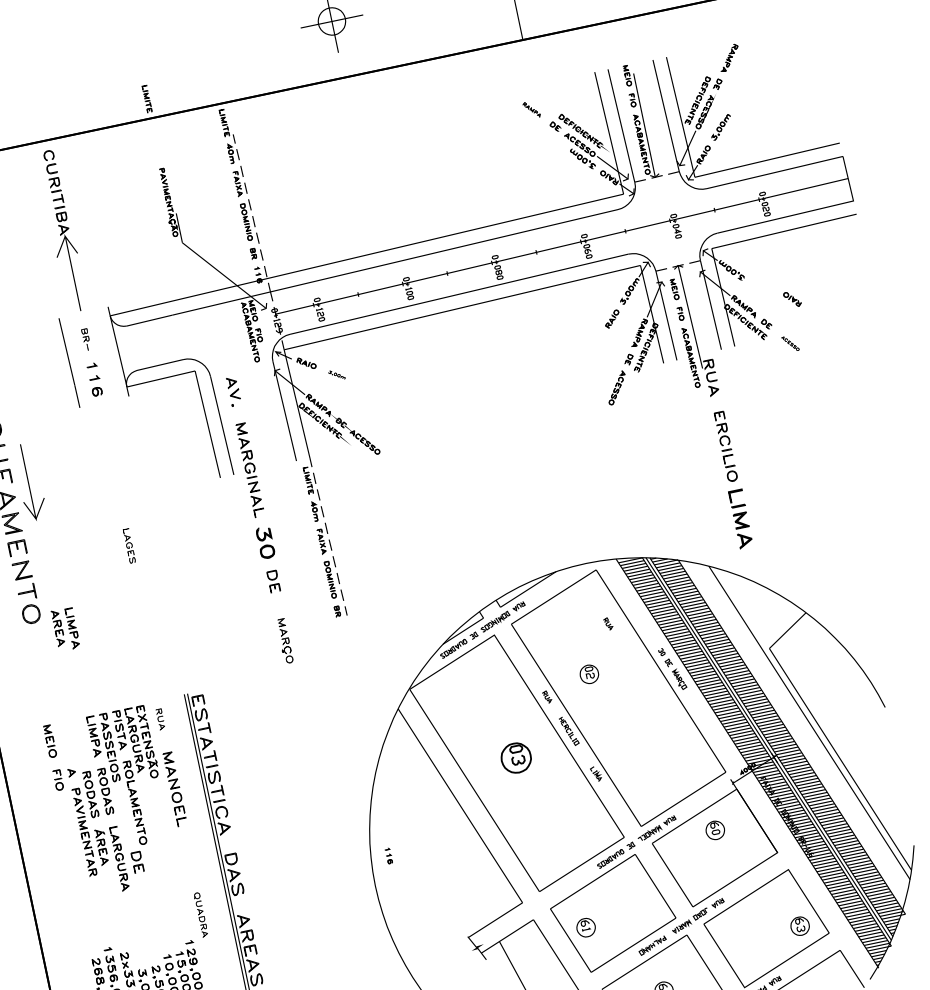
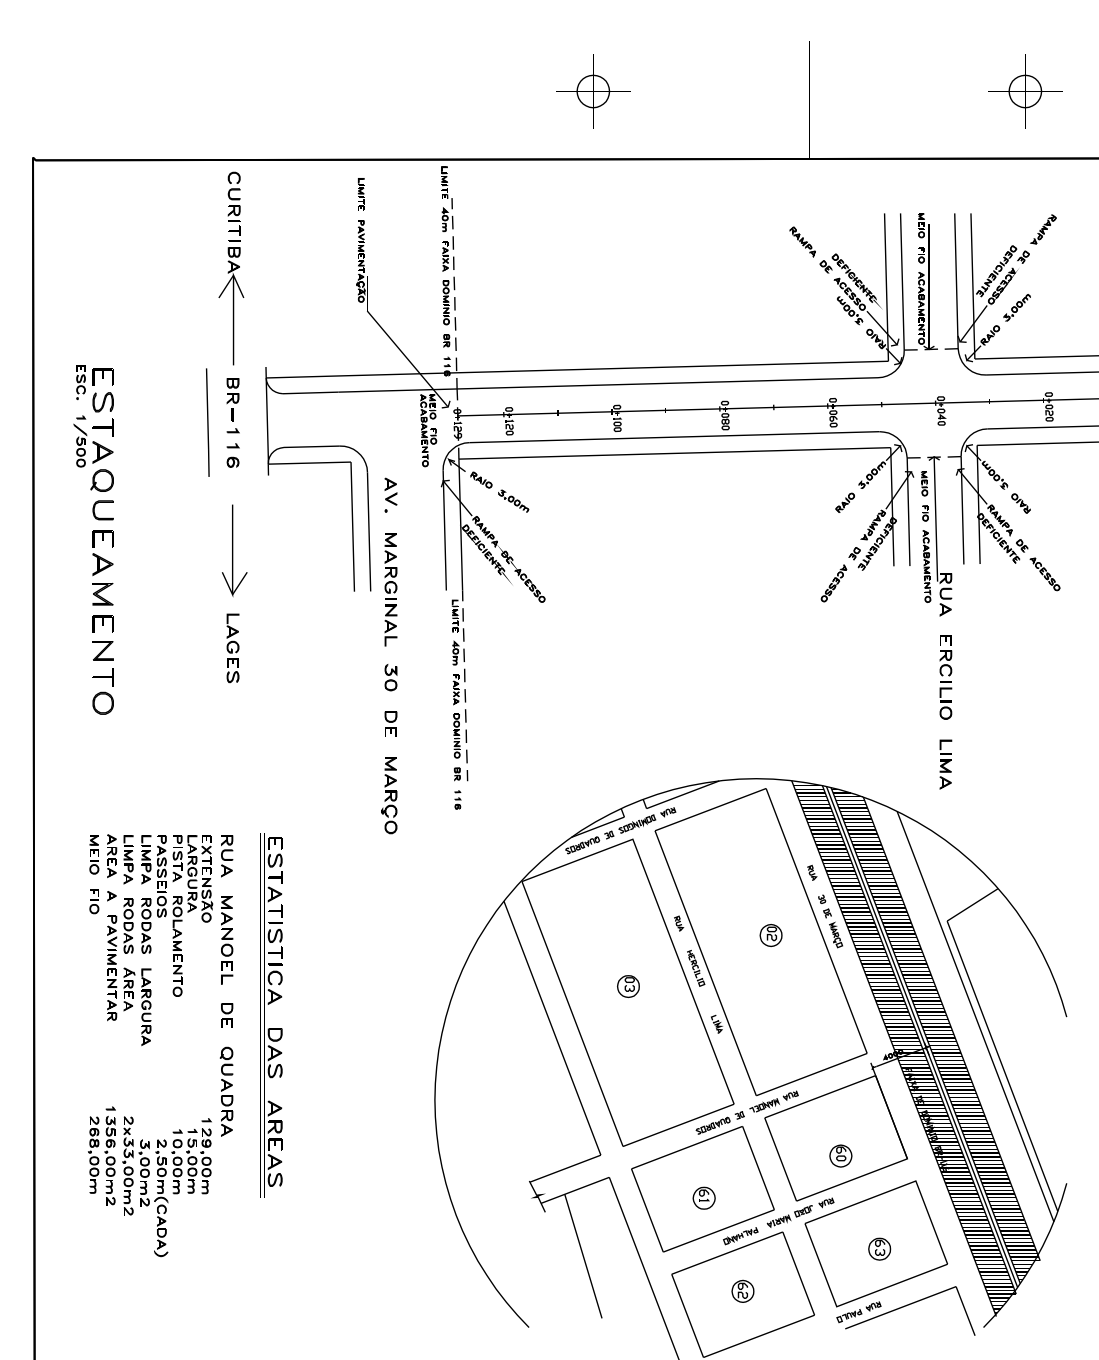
part: (147, 99) -> (361, 194), moved
part: (531, 109) -> (802, 241), size x1.43
part: (792, 299) -> (1020, 503), moved
part: (85, 339) -> (232, 399), size x1.67
part: (790, 344) -> (1044, 574), size x1.67
part: (336, 374) -> (513, 500), size x1.67
part: (29, 482) -> (234, 550), moved
part: (740, 518) -> (945, 764), size x0.71
part: (265, 542) -> (390, 677), size x0.71
part: (129, 546) -> (232, 648), size x1.67
part: (608, 623) -> (812, 872), moved
part: (65, 629) -> (120, 859), moved
part: (284, 640) -> (389, 795), size x1.43
part: (588, 674) -> (770, 935), moved
part: (161, 719) -> (227, 856), size x1.67
part: (516, 758) -> (628, 986), size x0.62
part: (714, 829) -> (840, 1155), moved
part: (388, 855) -> (457, 799), moved
part: (137, 862) -> (227, 1015), moved
part: (200, 914) -> (226, 1091), size x1.67
part: (799, 925) -> (879, 1248), moved
part: (585, 927) -> (703, 1197), moved

